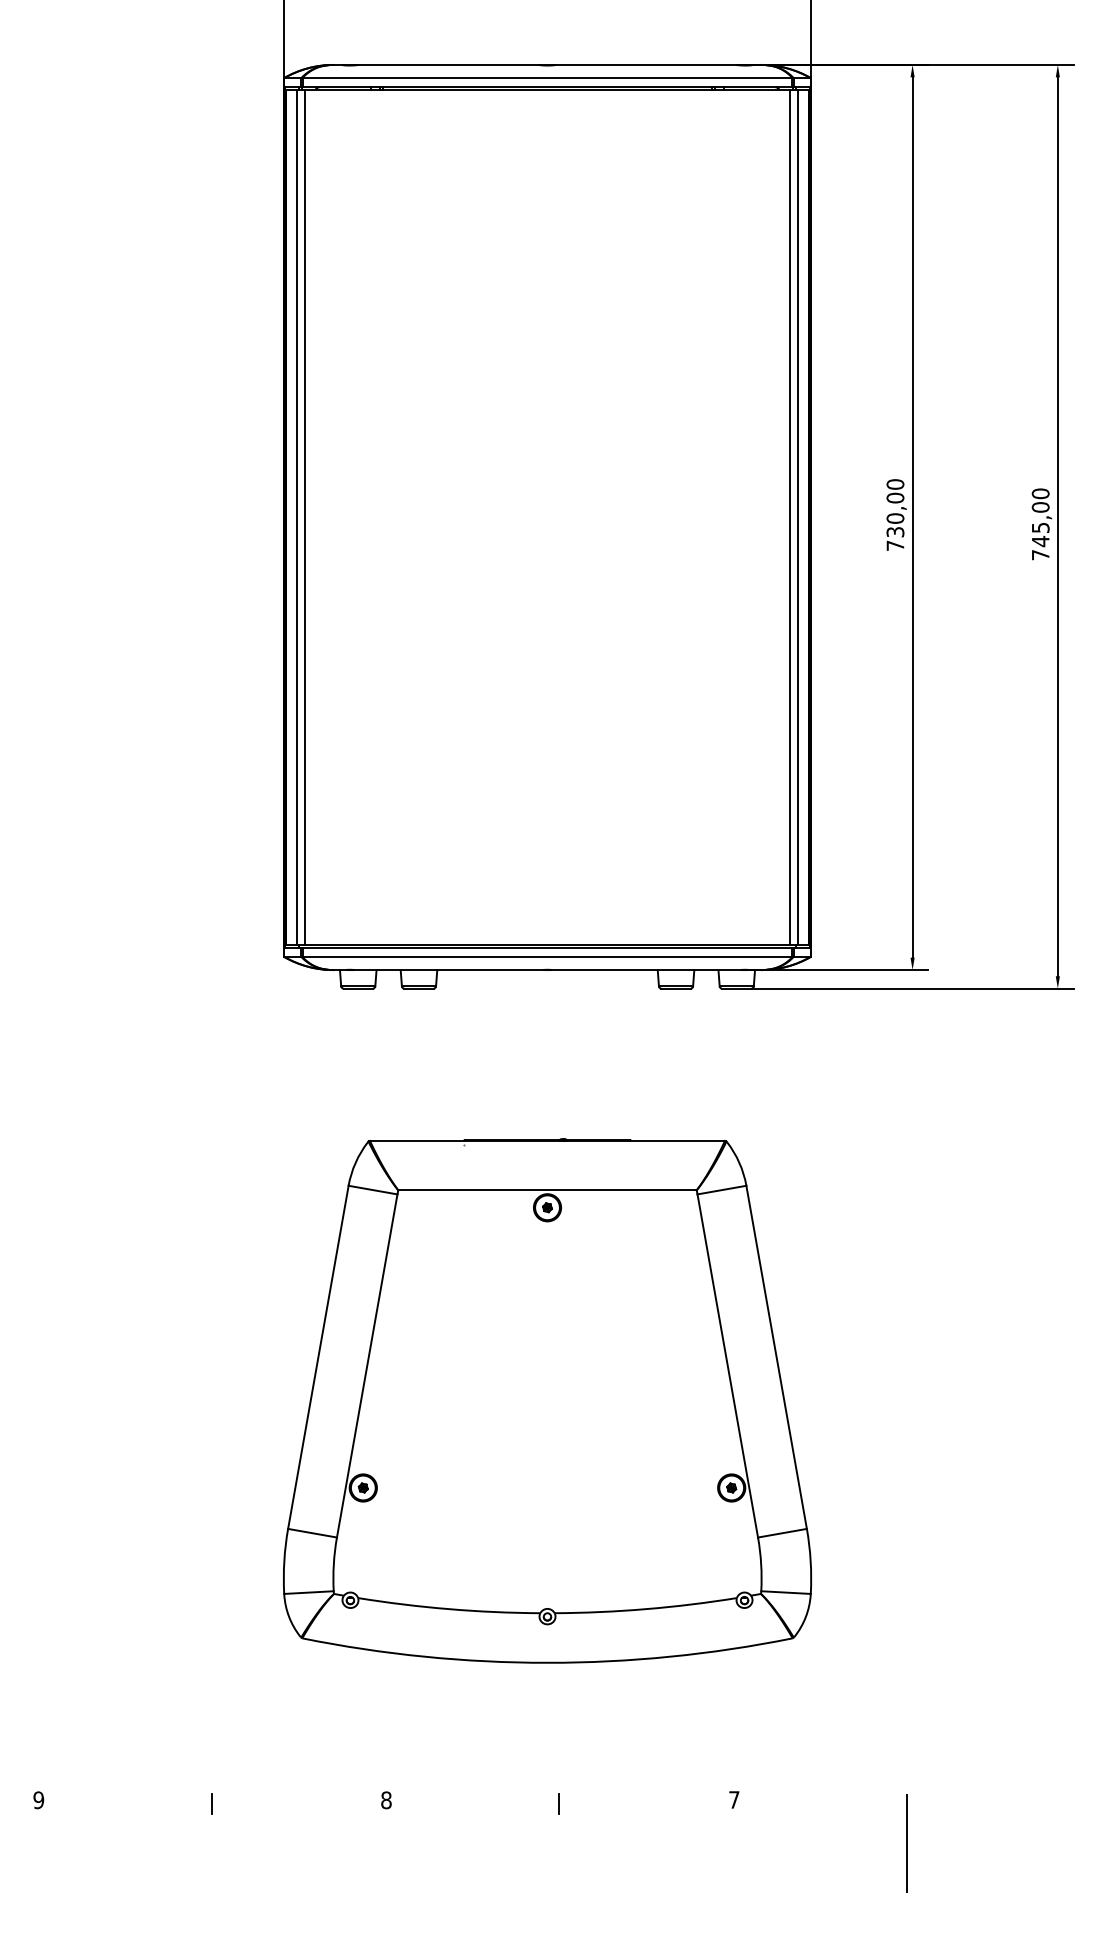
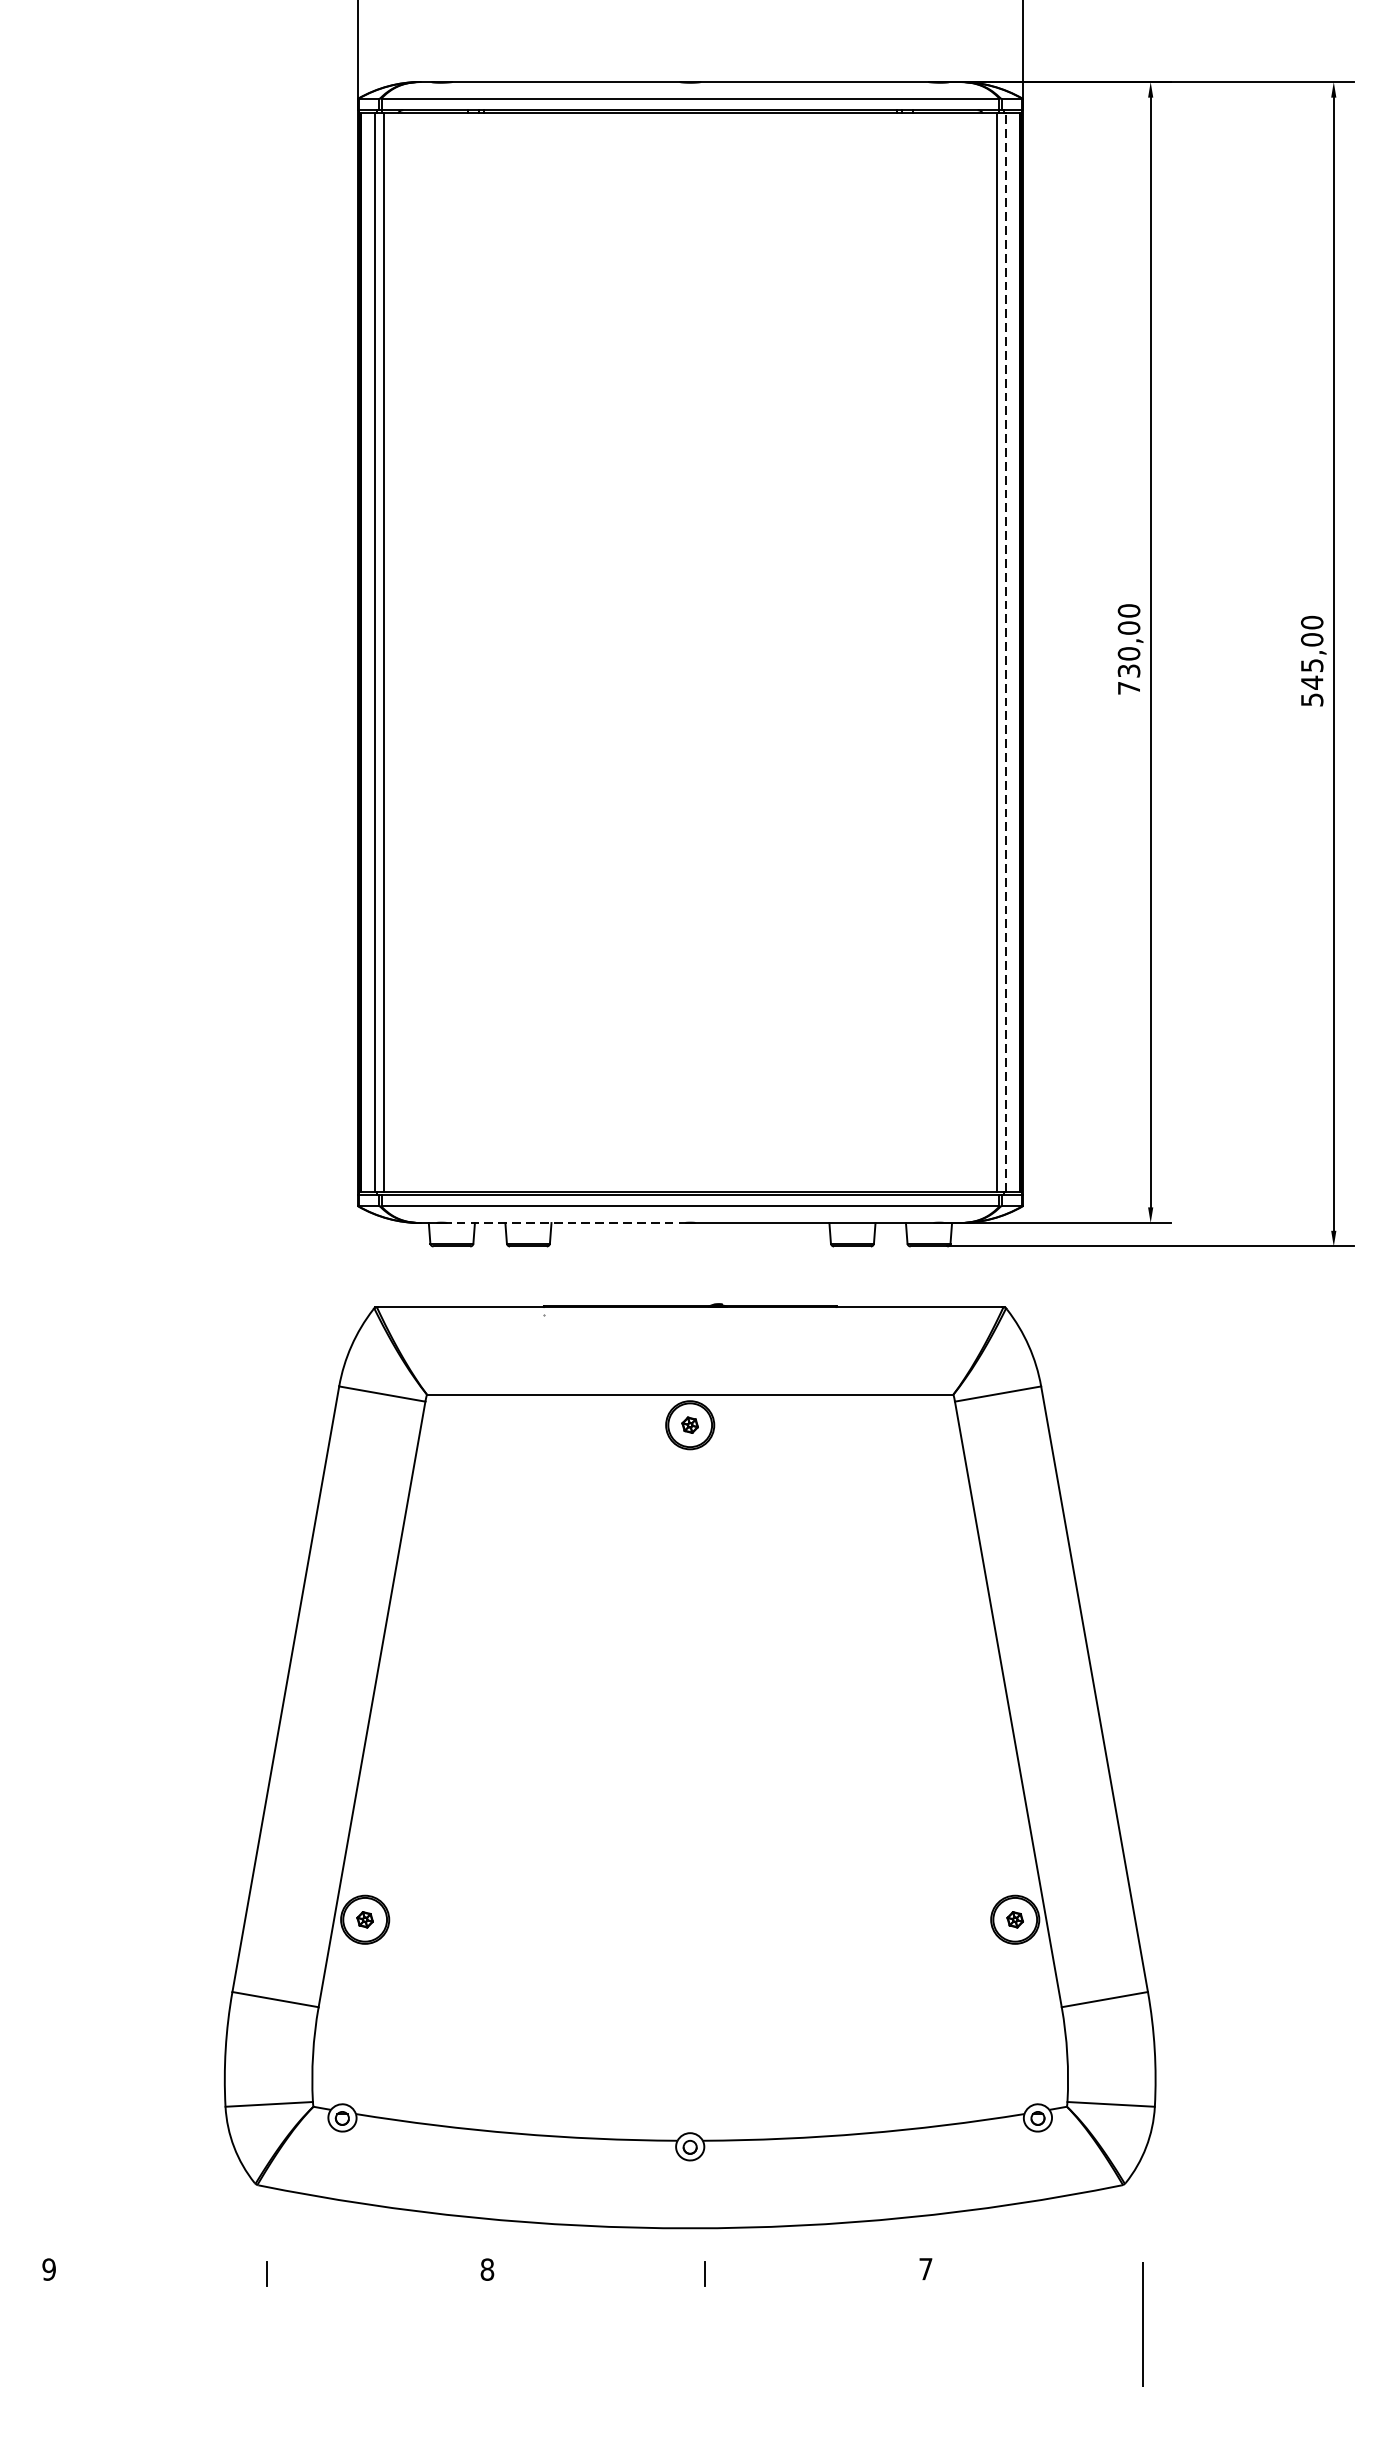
line: (798, 517) -> (1006, 652), solid -> dashed
text: (1040, 555) -> (1311, 700), 745,00 -> 545,00
line: (449, 970) -> (566, 1223), solid -> dashed
part: (547, 1400) -> (690, 1765), size x1.4

